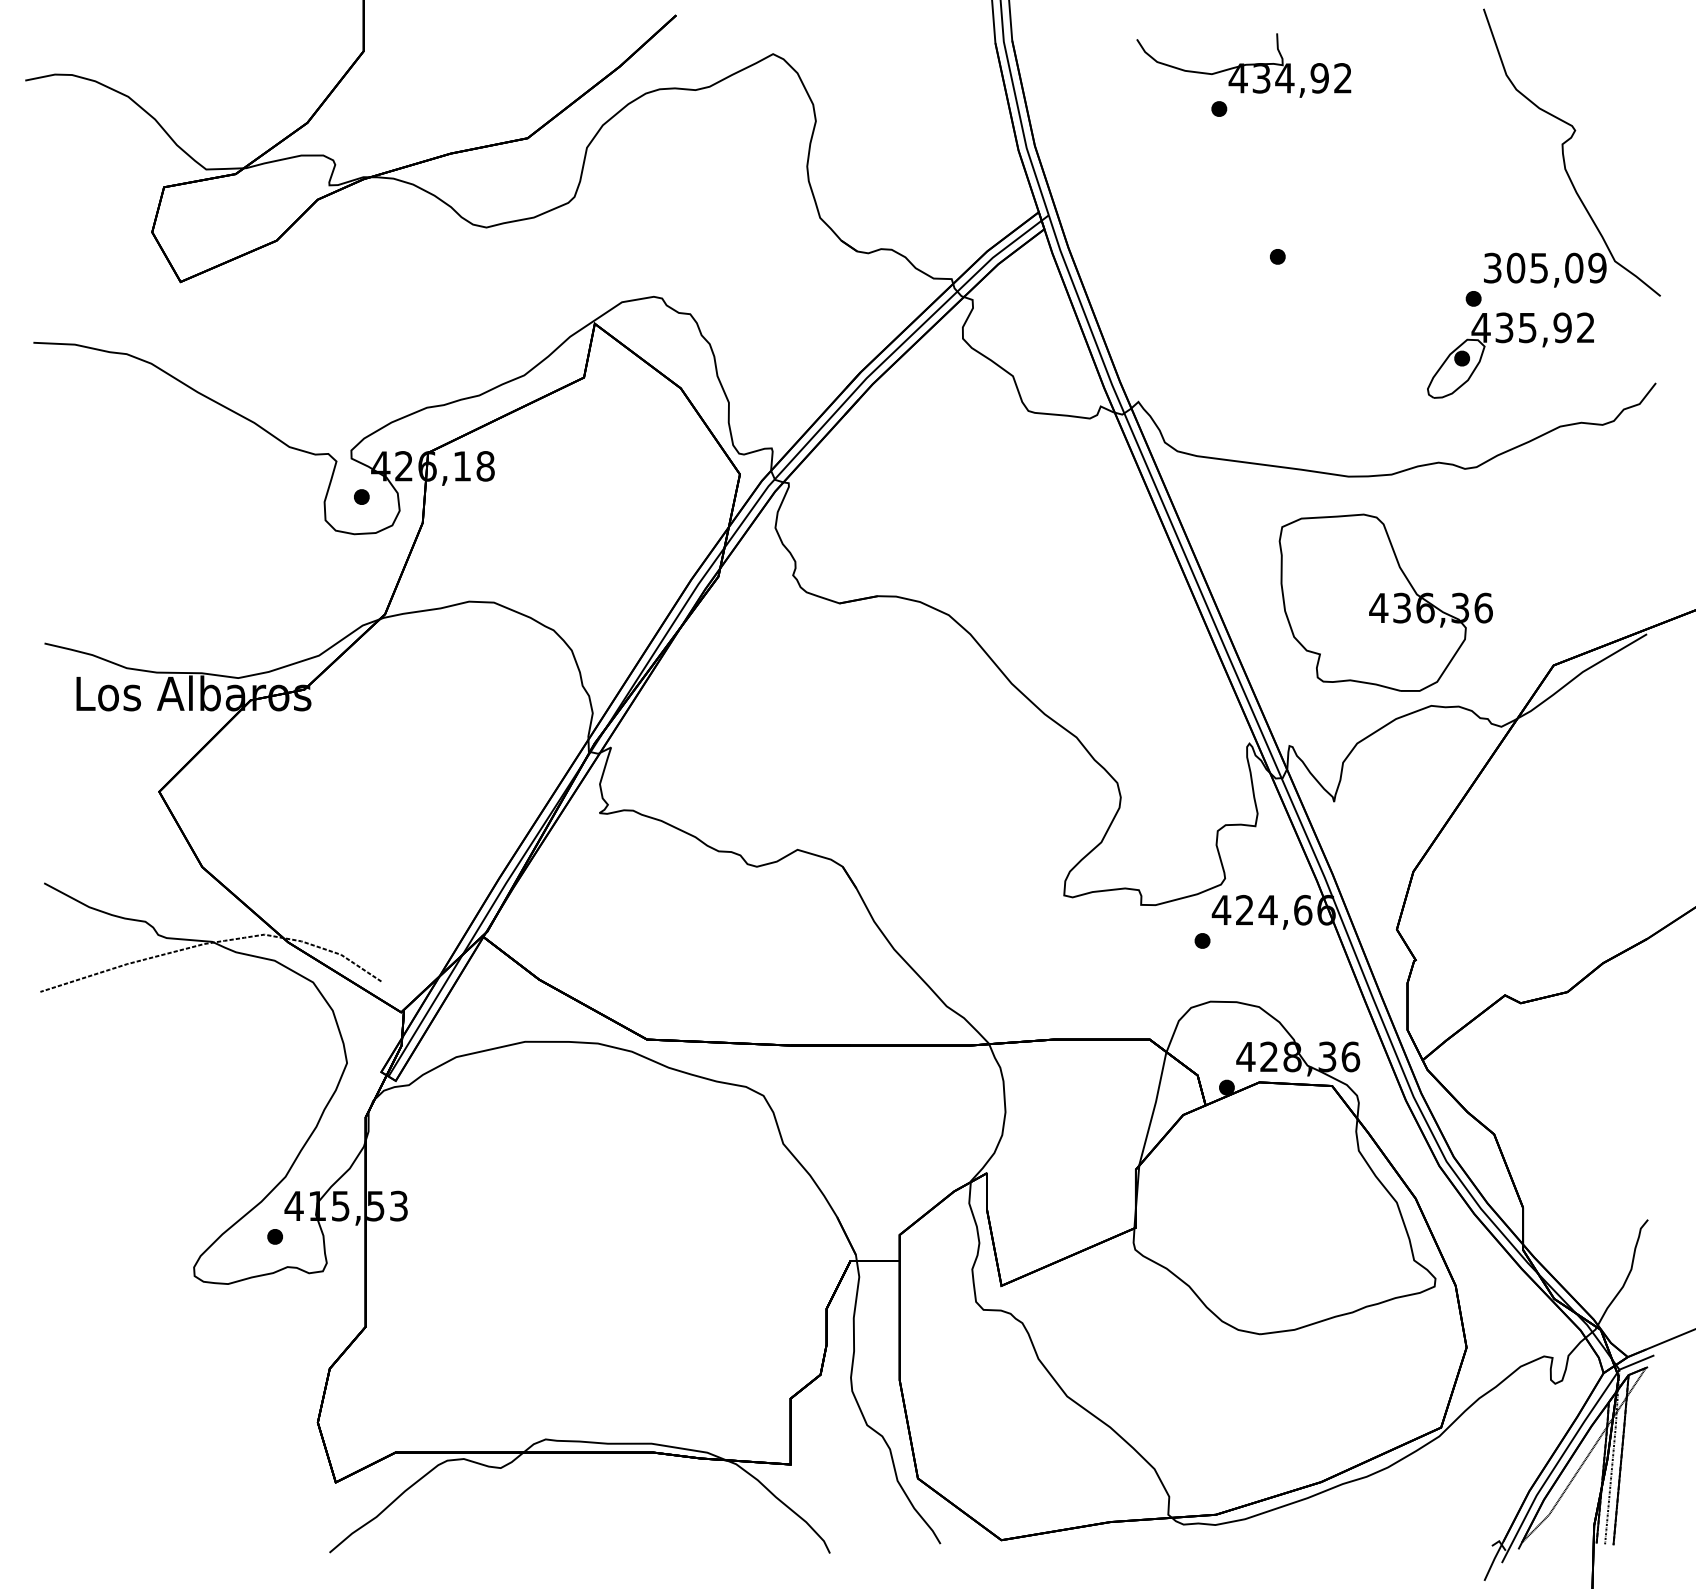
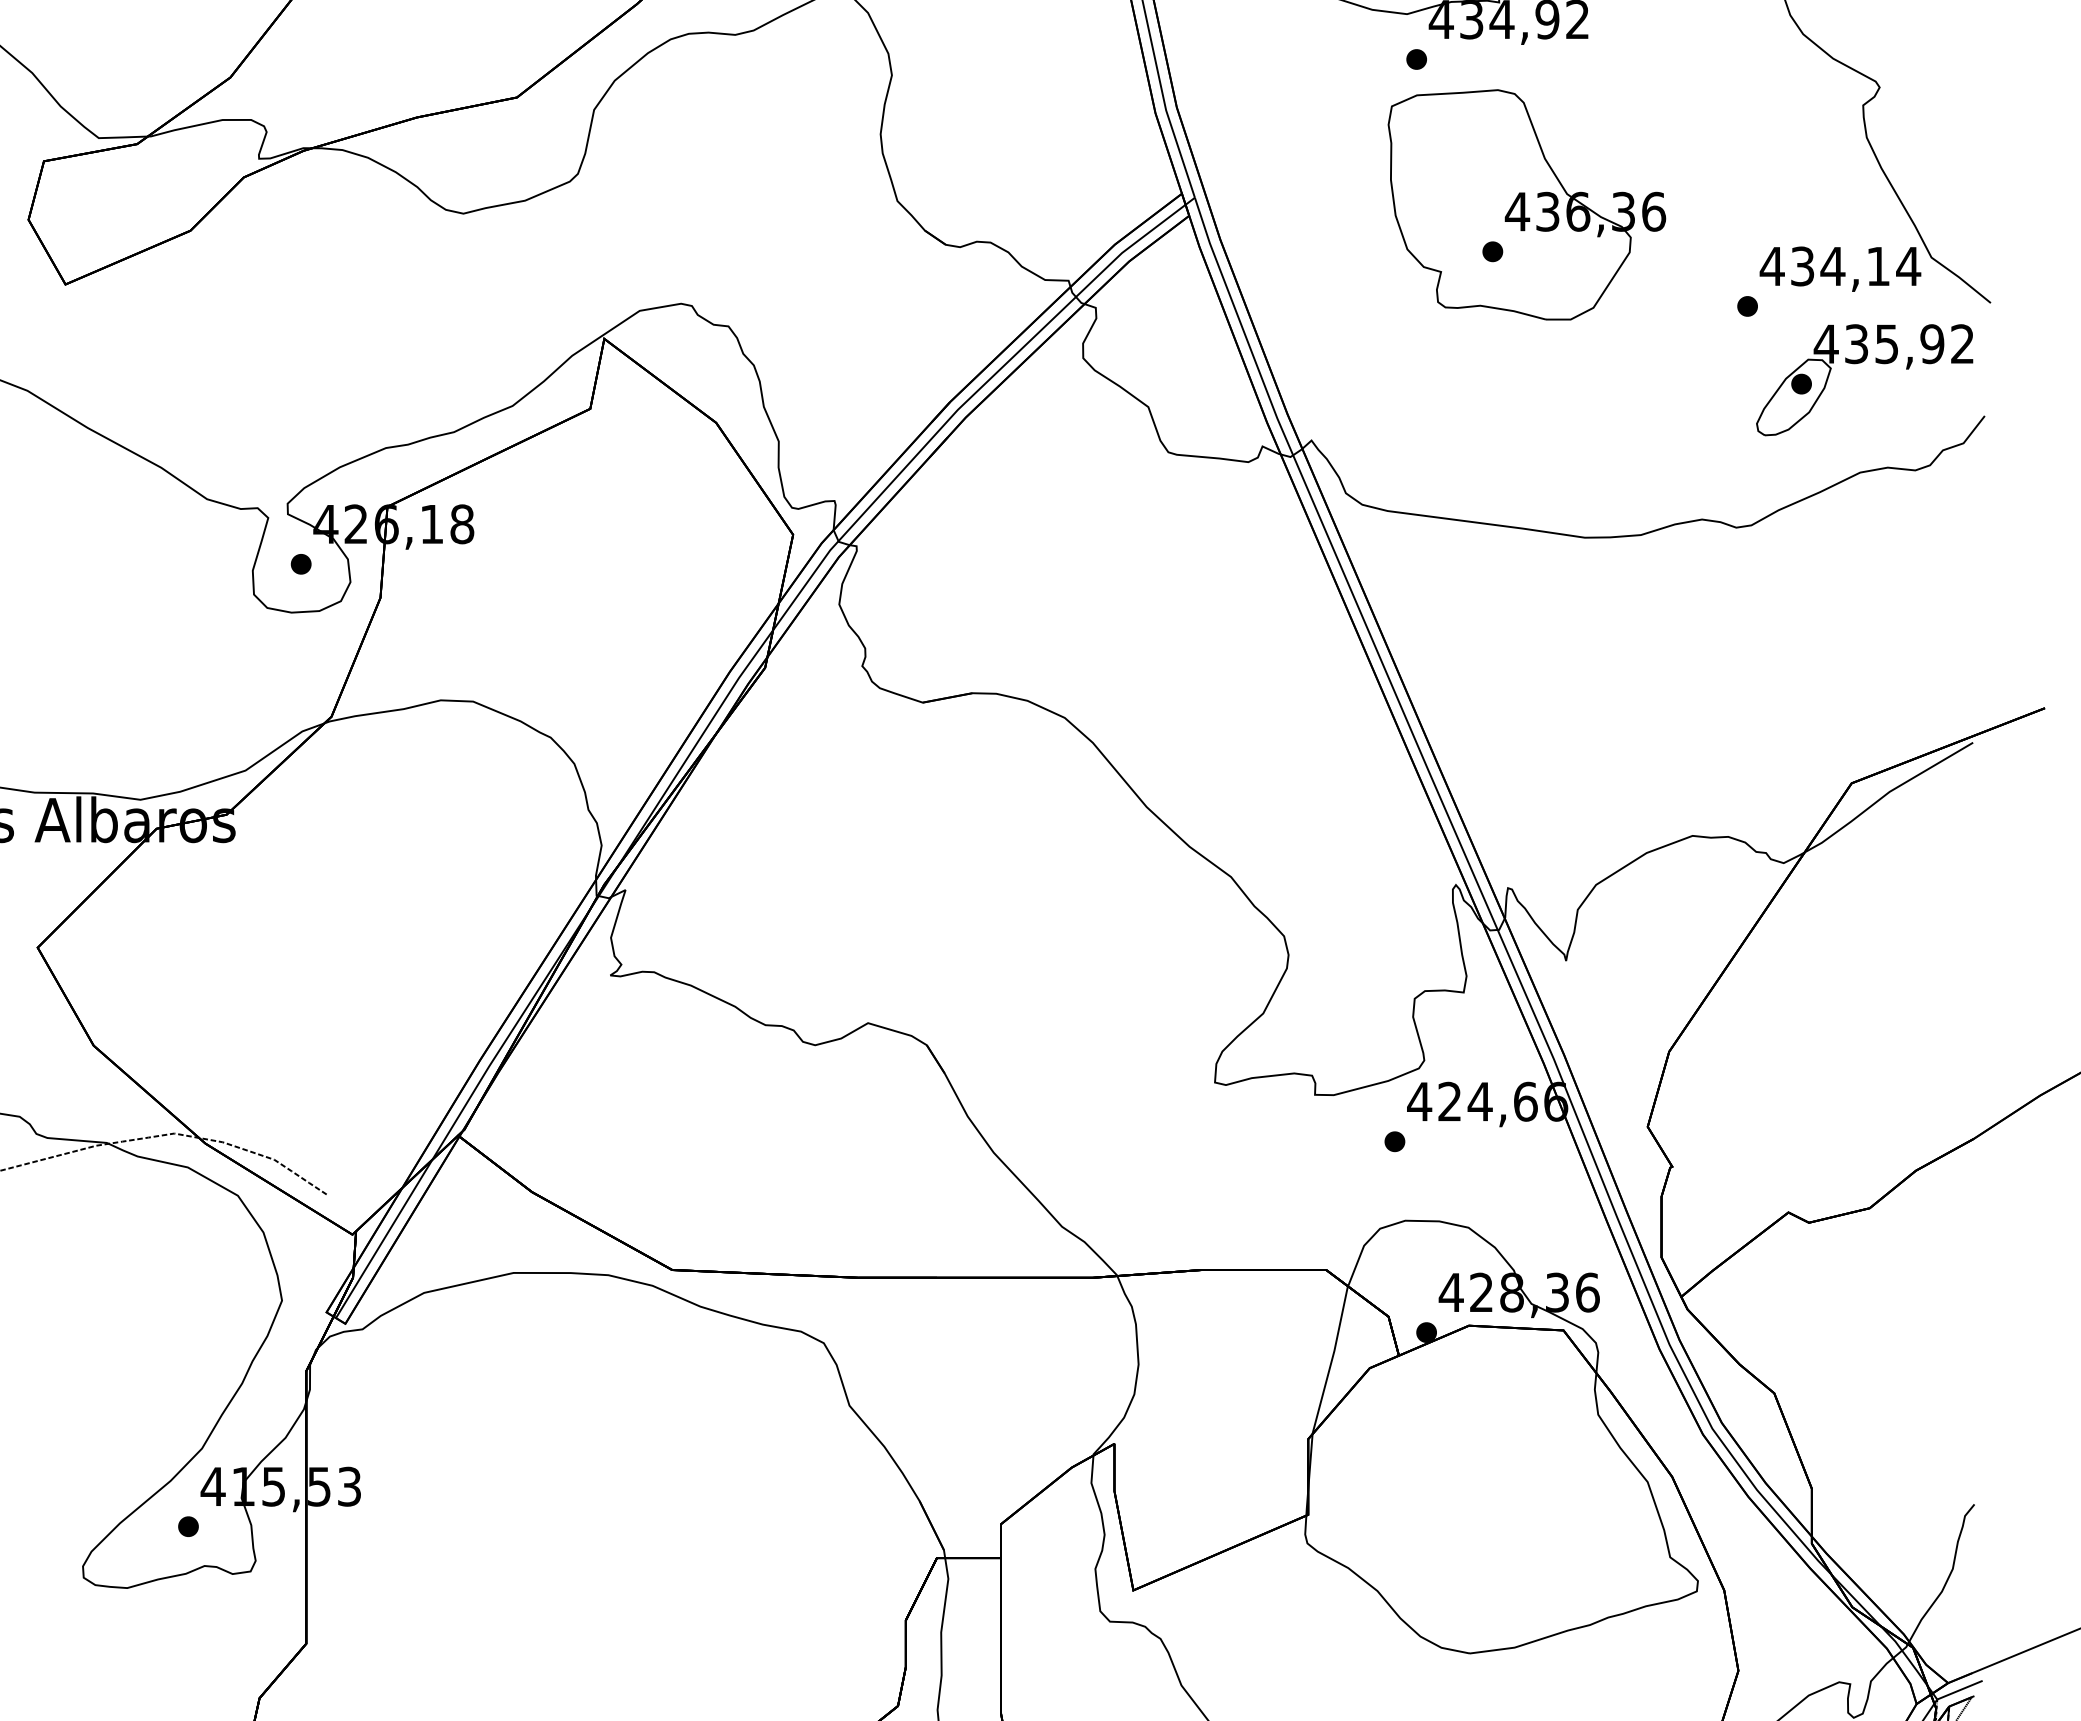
text: (1545, 267) -> (1841, 265), 305,09 -> 434,14
part: (1507, 342) -> (1860, 363), moved
part: (1385, 602) -> (1526, 204), moved

